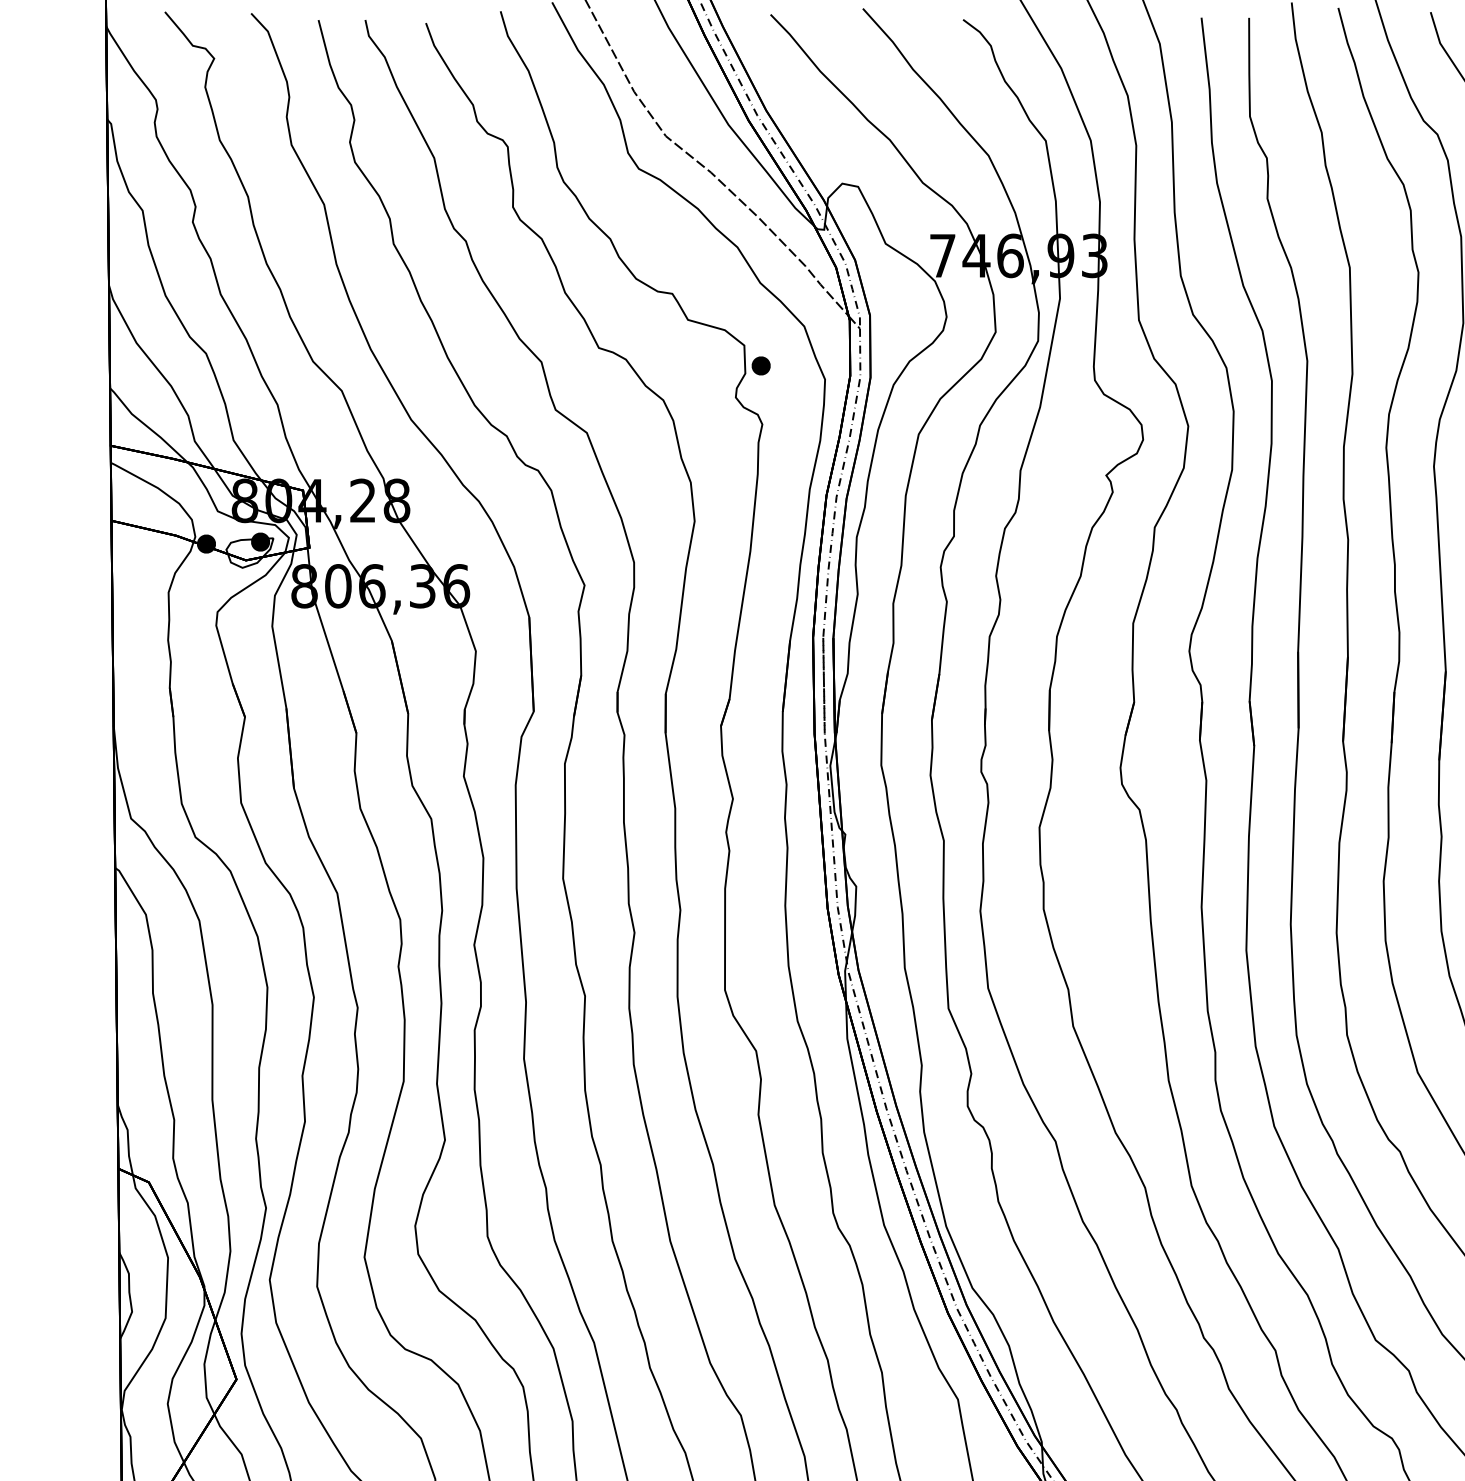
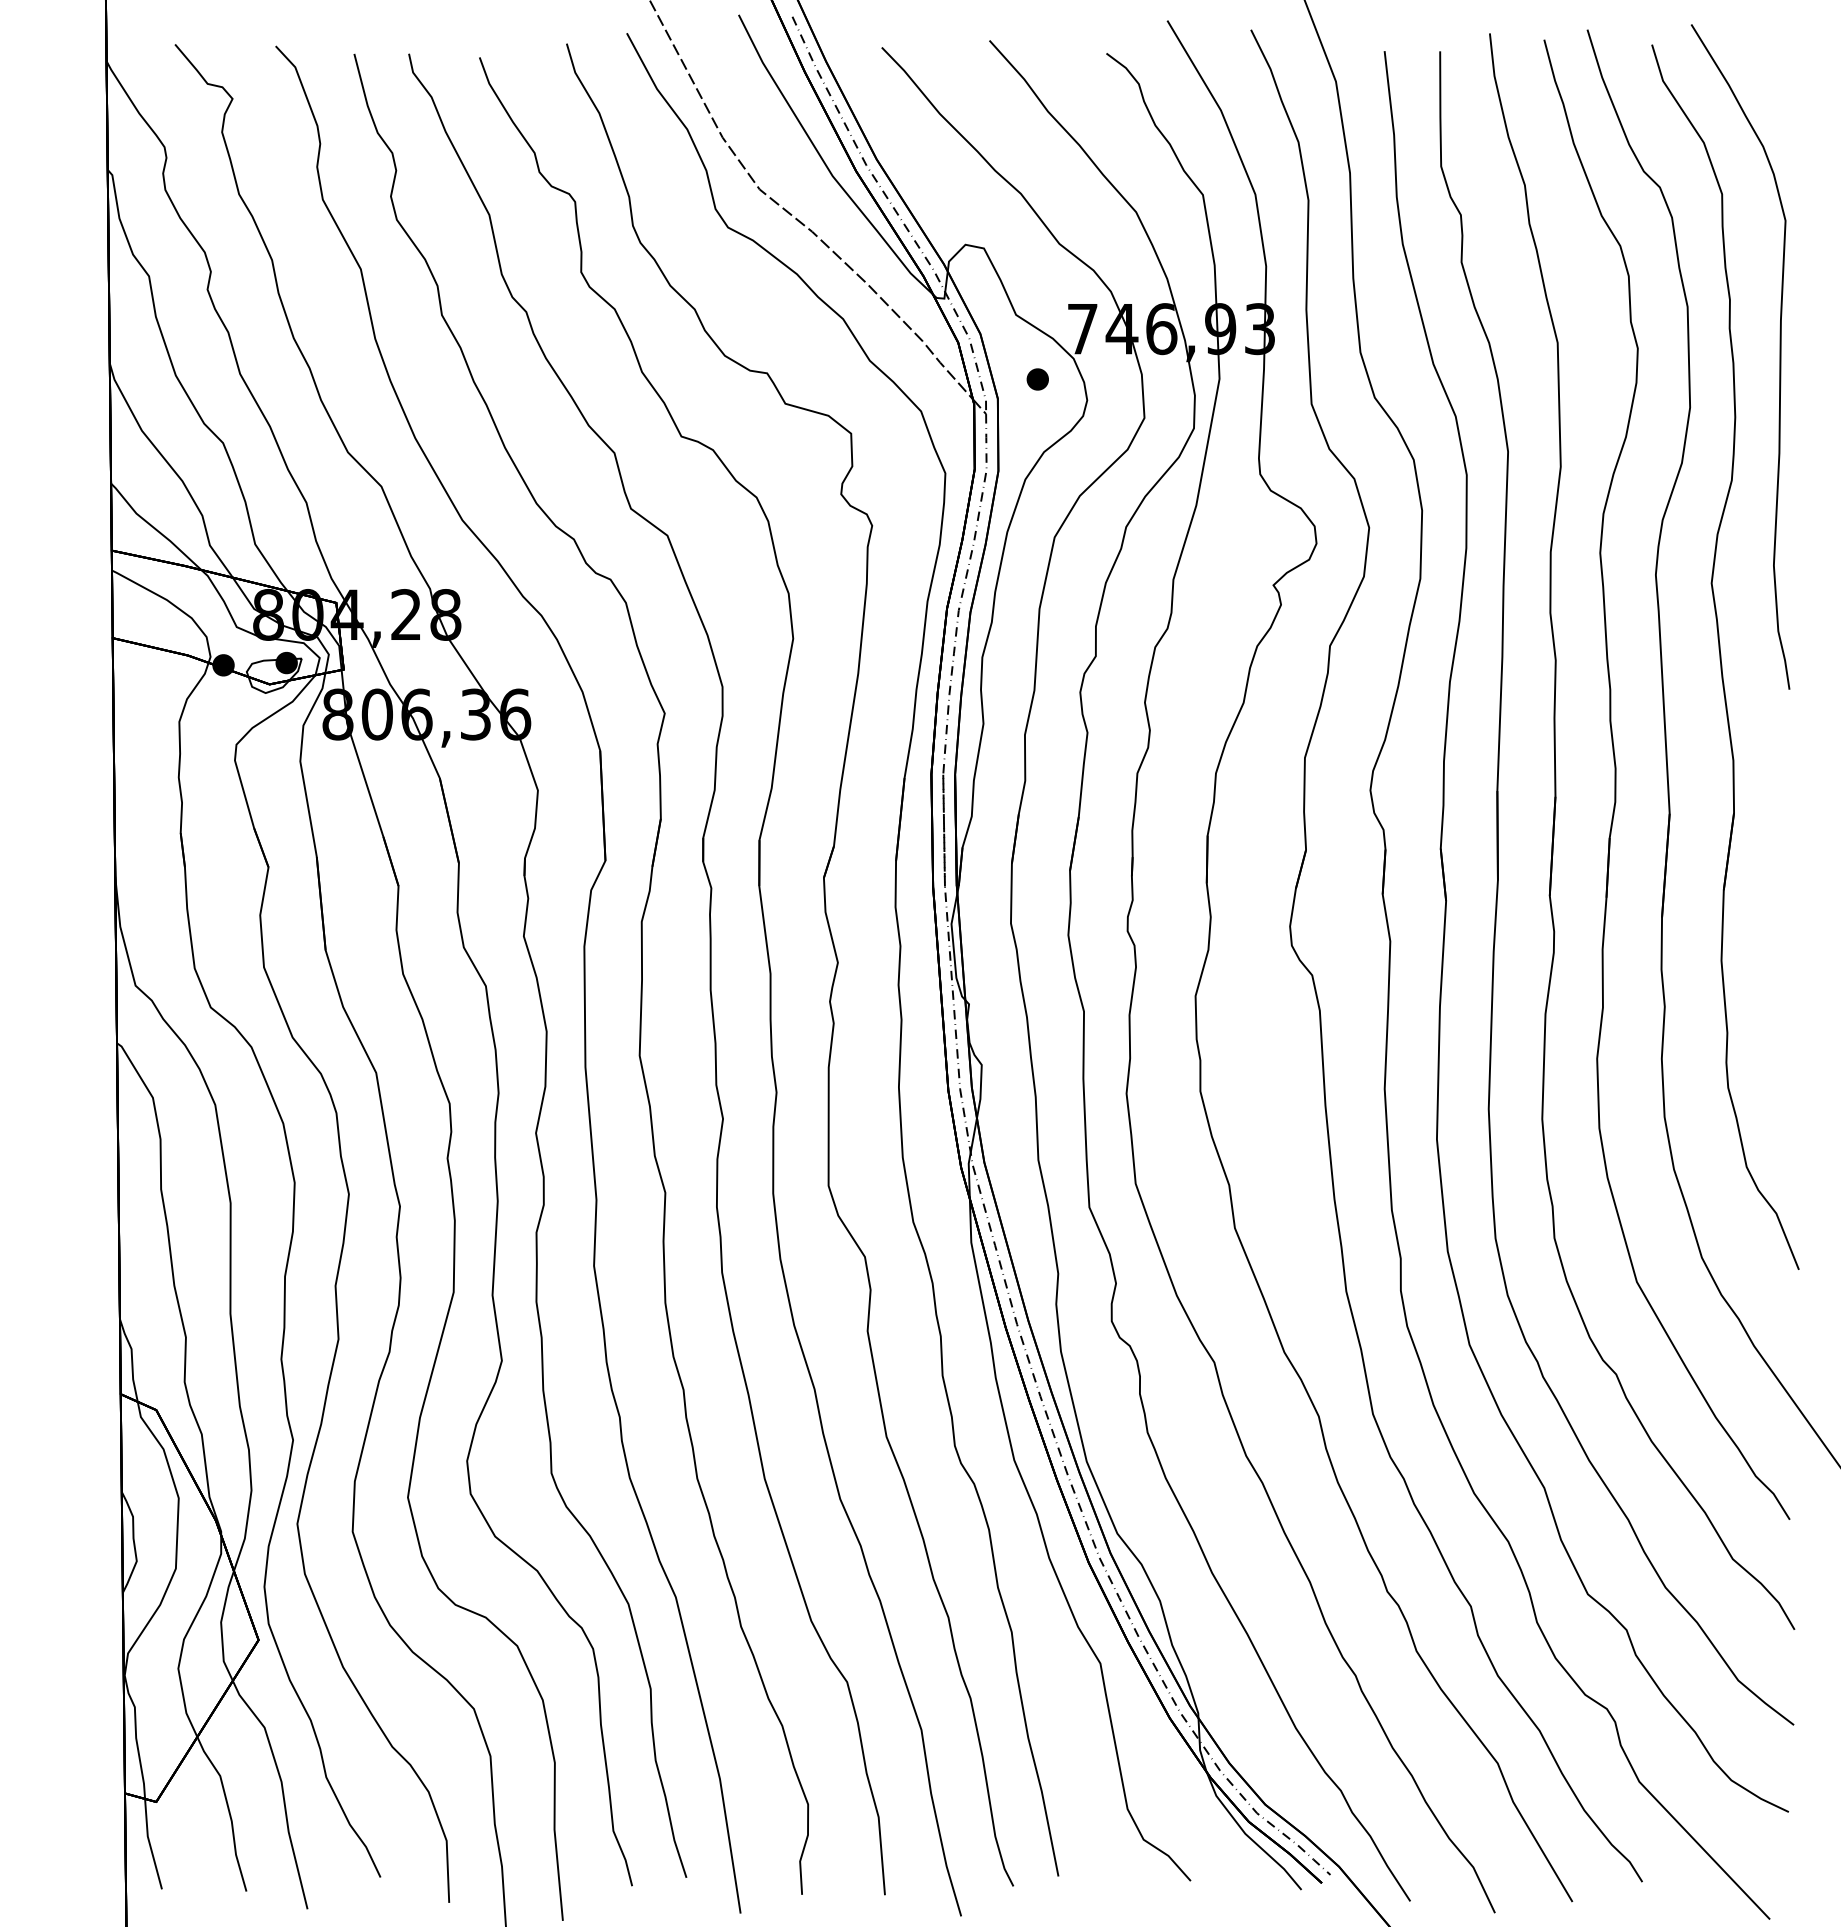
part: (760, 365) -> (1037, 379), moved

